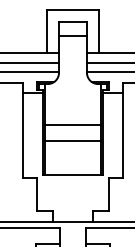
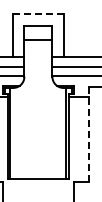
line: (73, 10) -> (38, 14), solid -> dashed
line: (72, 124) -> (37, 128), removed
line: (123, 130) -> (88, 134), solid -> dashed
line: (72, 141) -> (37, 145), removed

